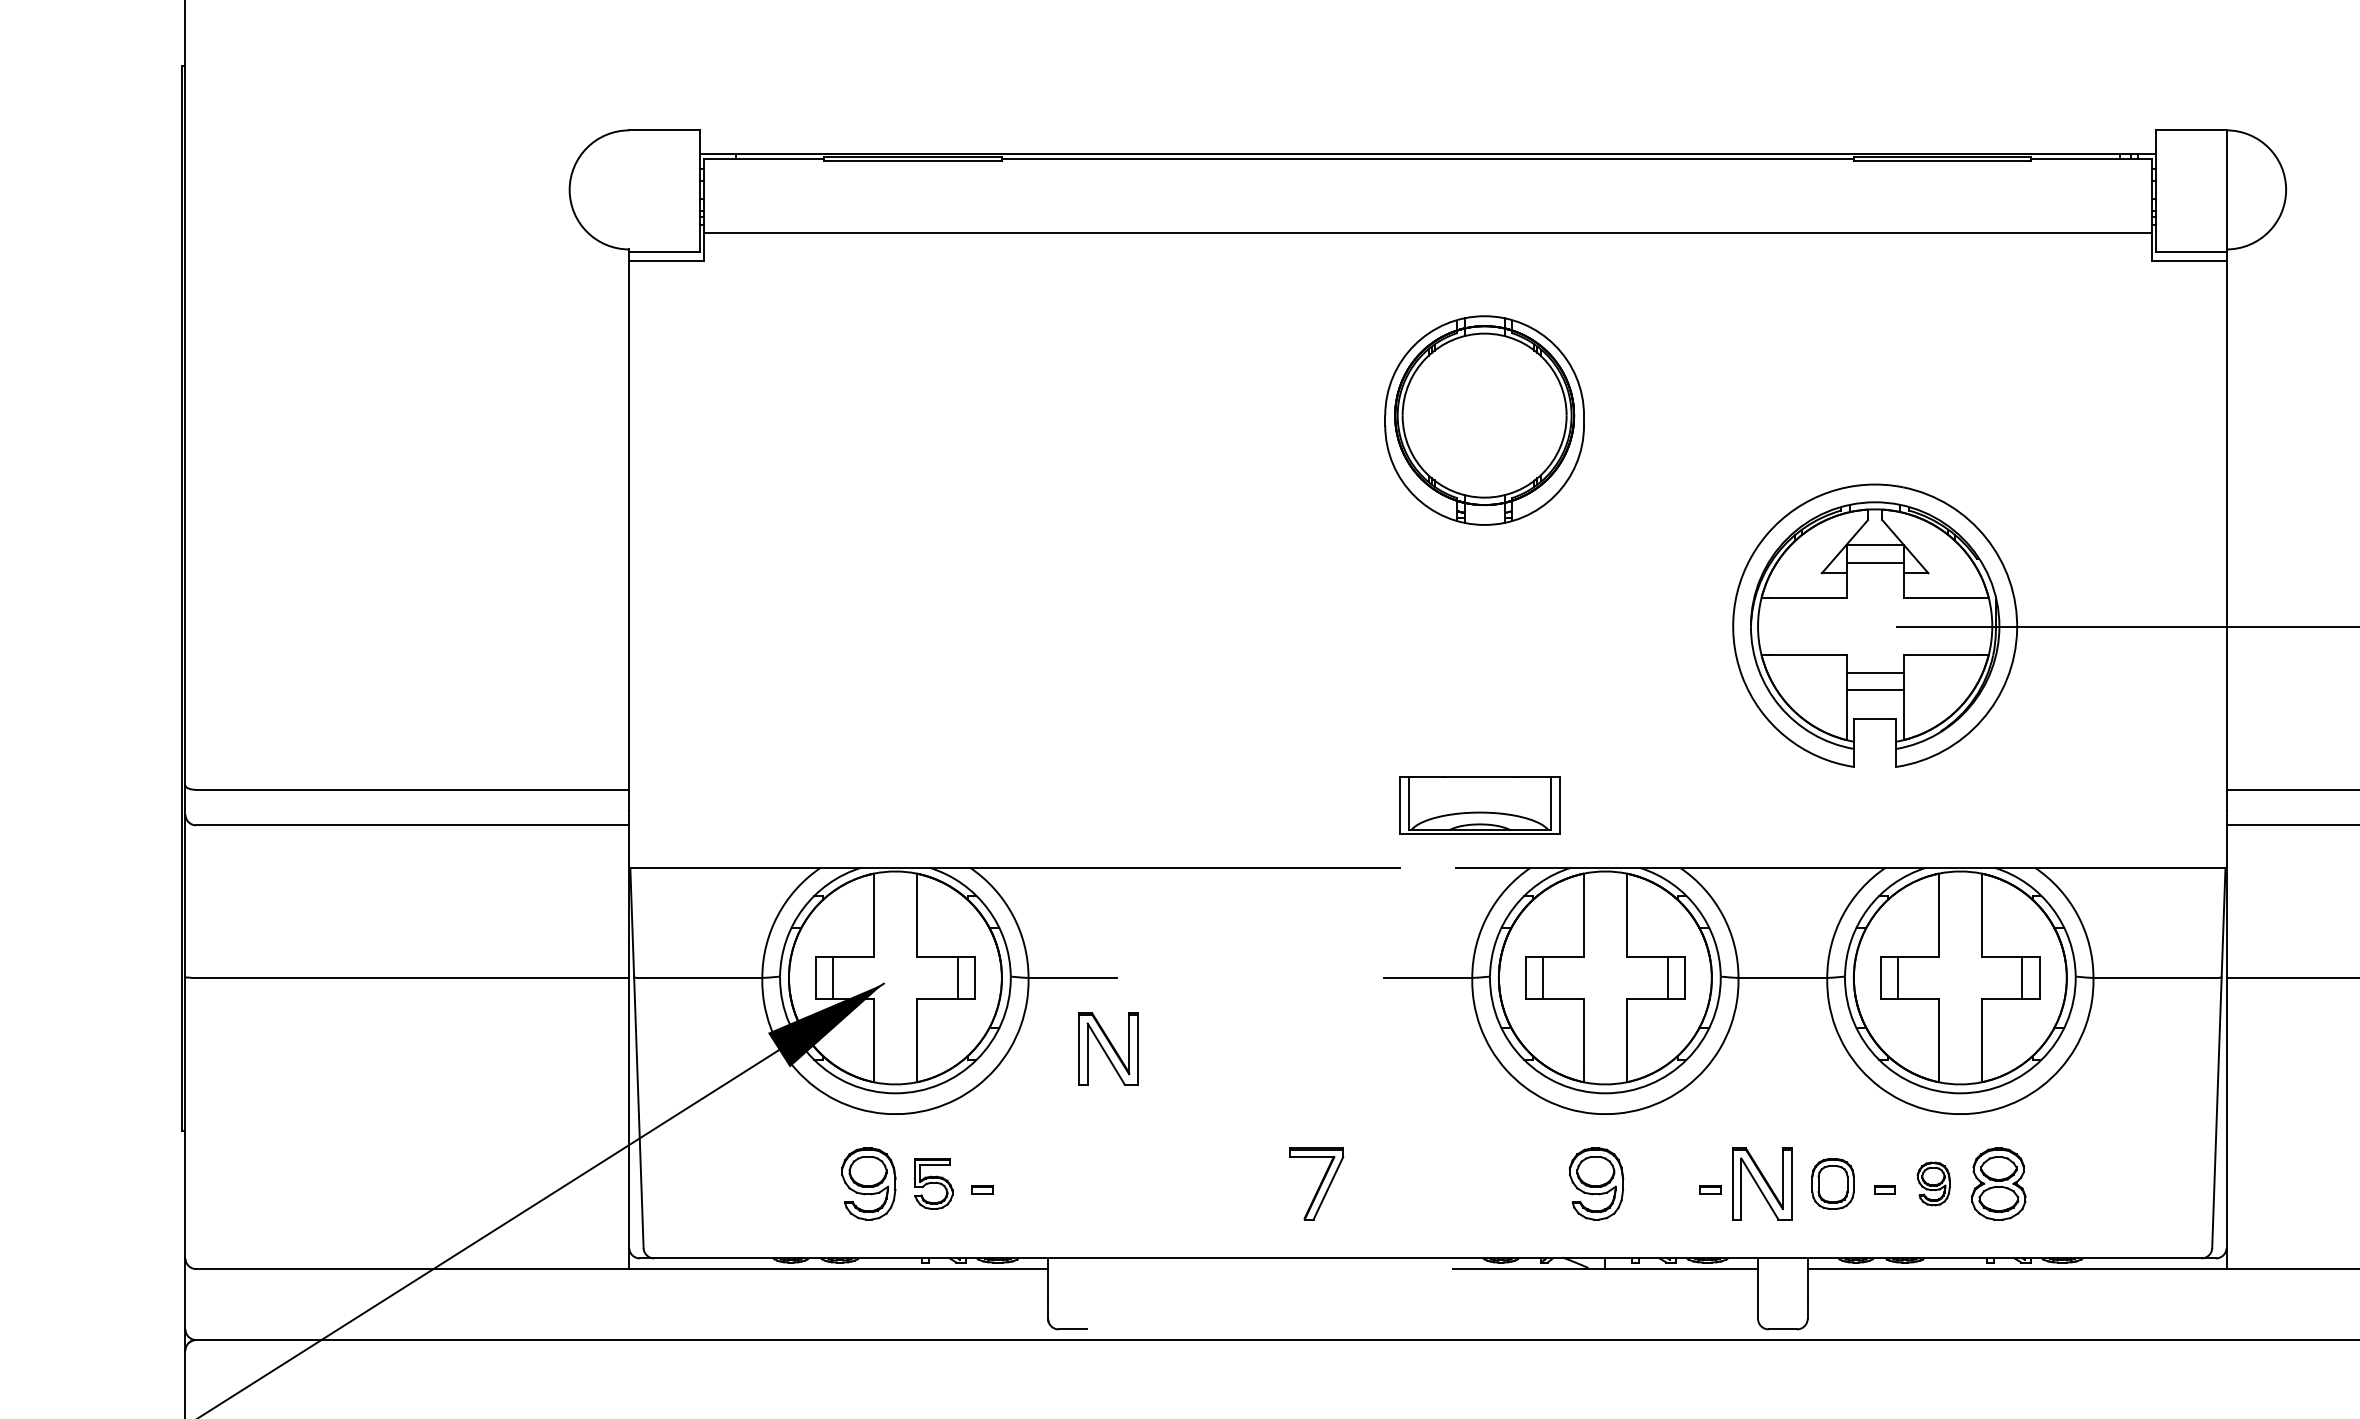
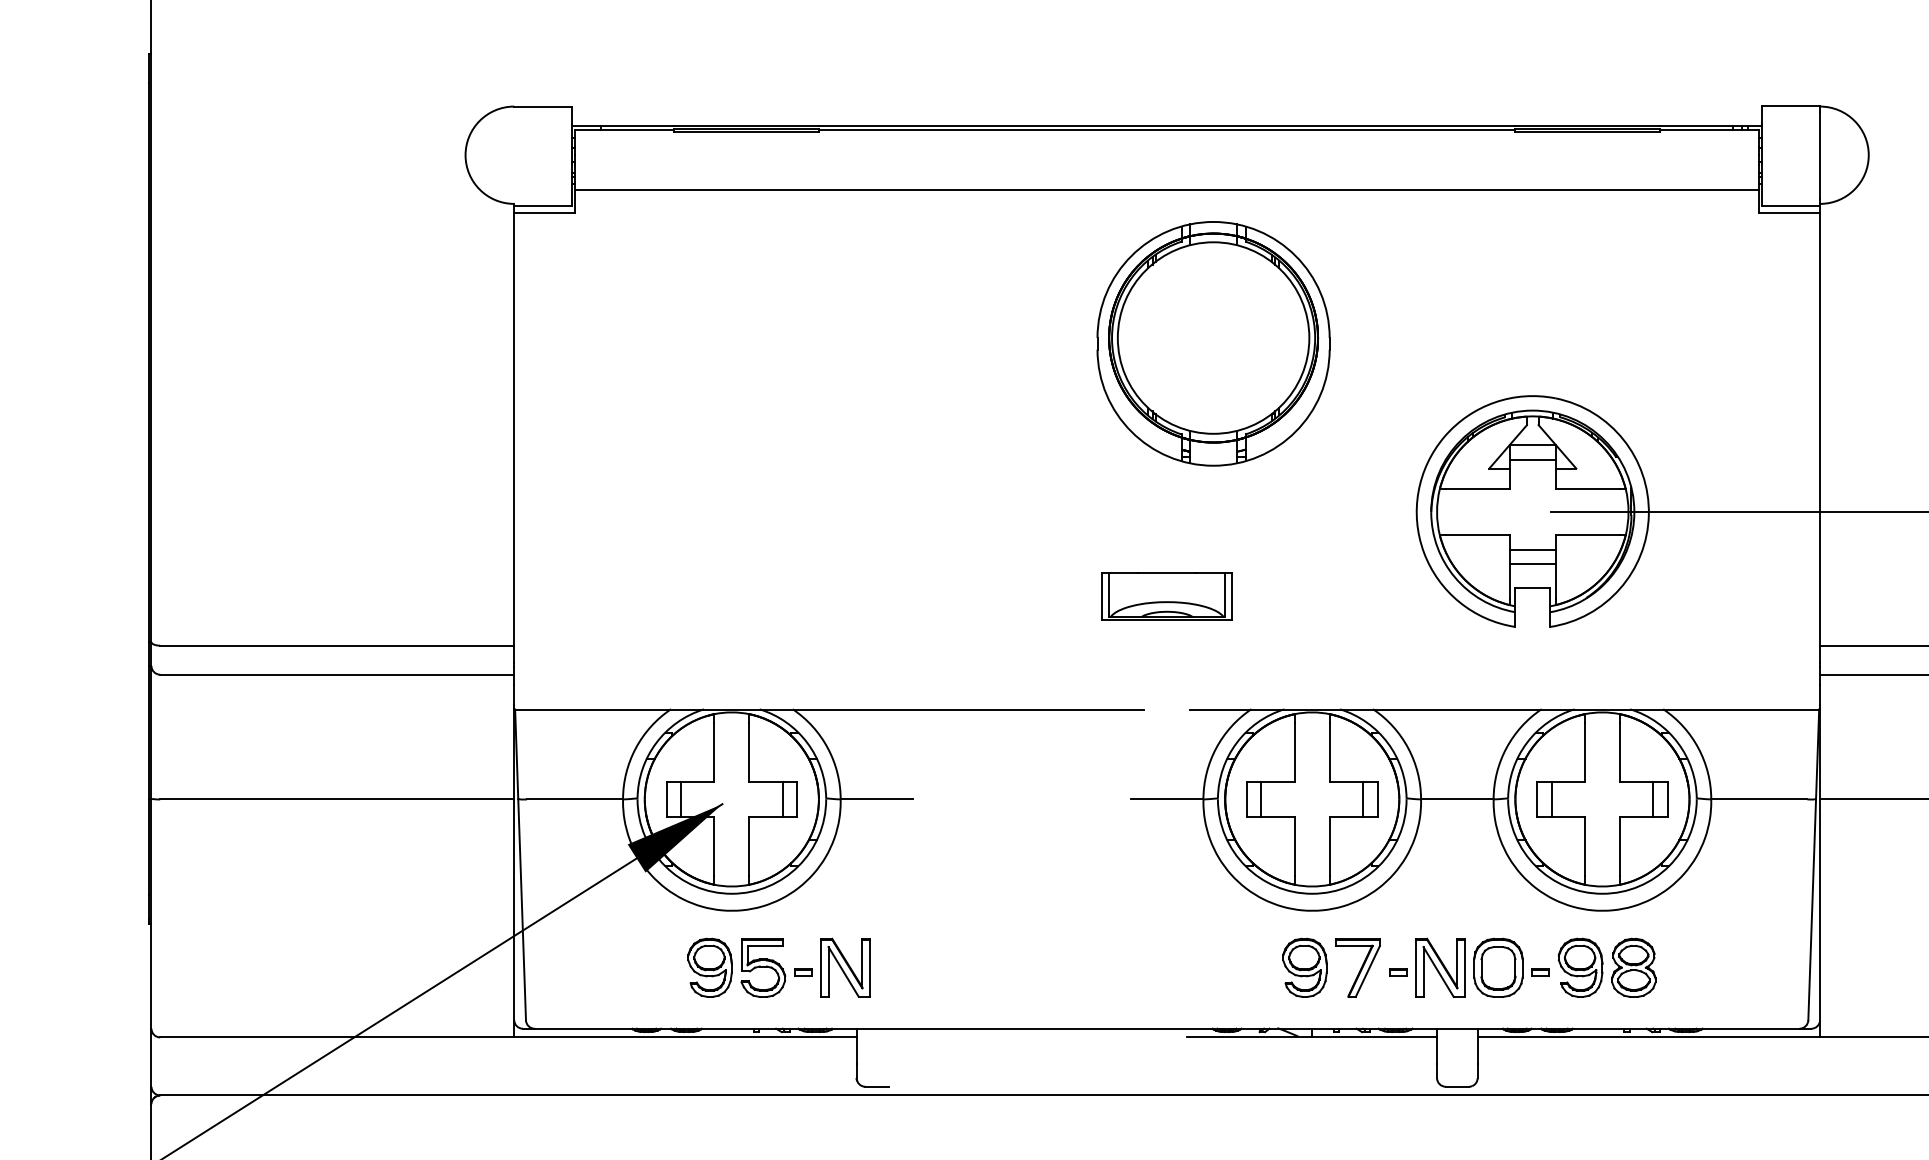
part: (1484, 420) -> (1213, 343), size x1.43
part: (1479, 805) -> (1166, 596), moved
part: (1108, 1048) -> (845, 967), moved
part: (933, 1183) -> (762, 967), size x1.43
part: (1316, 1183) -> (1358, 967), moved
part: (1832, 1183) -> (1497, 967), size x1.43
part: (1933, 1183) -> (1580, 967), size x1.67

